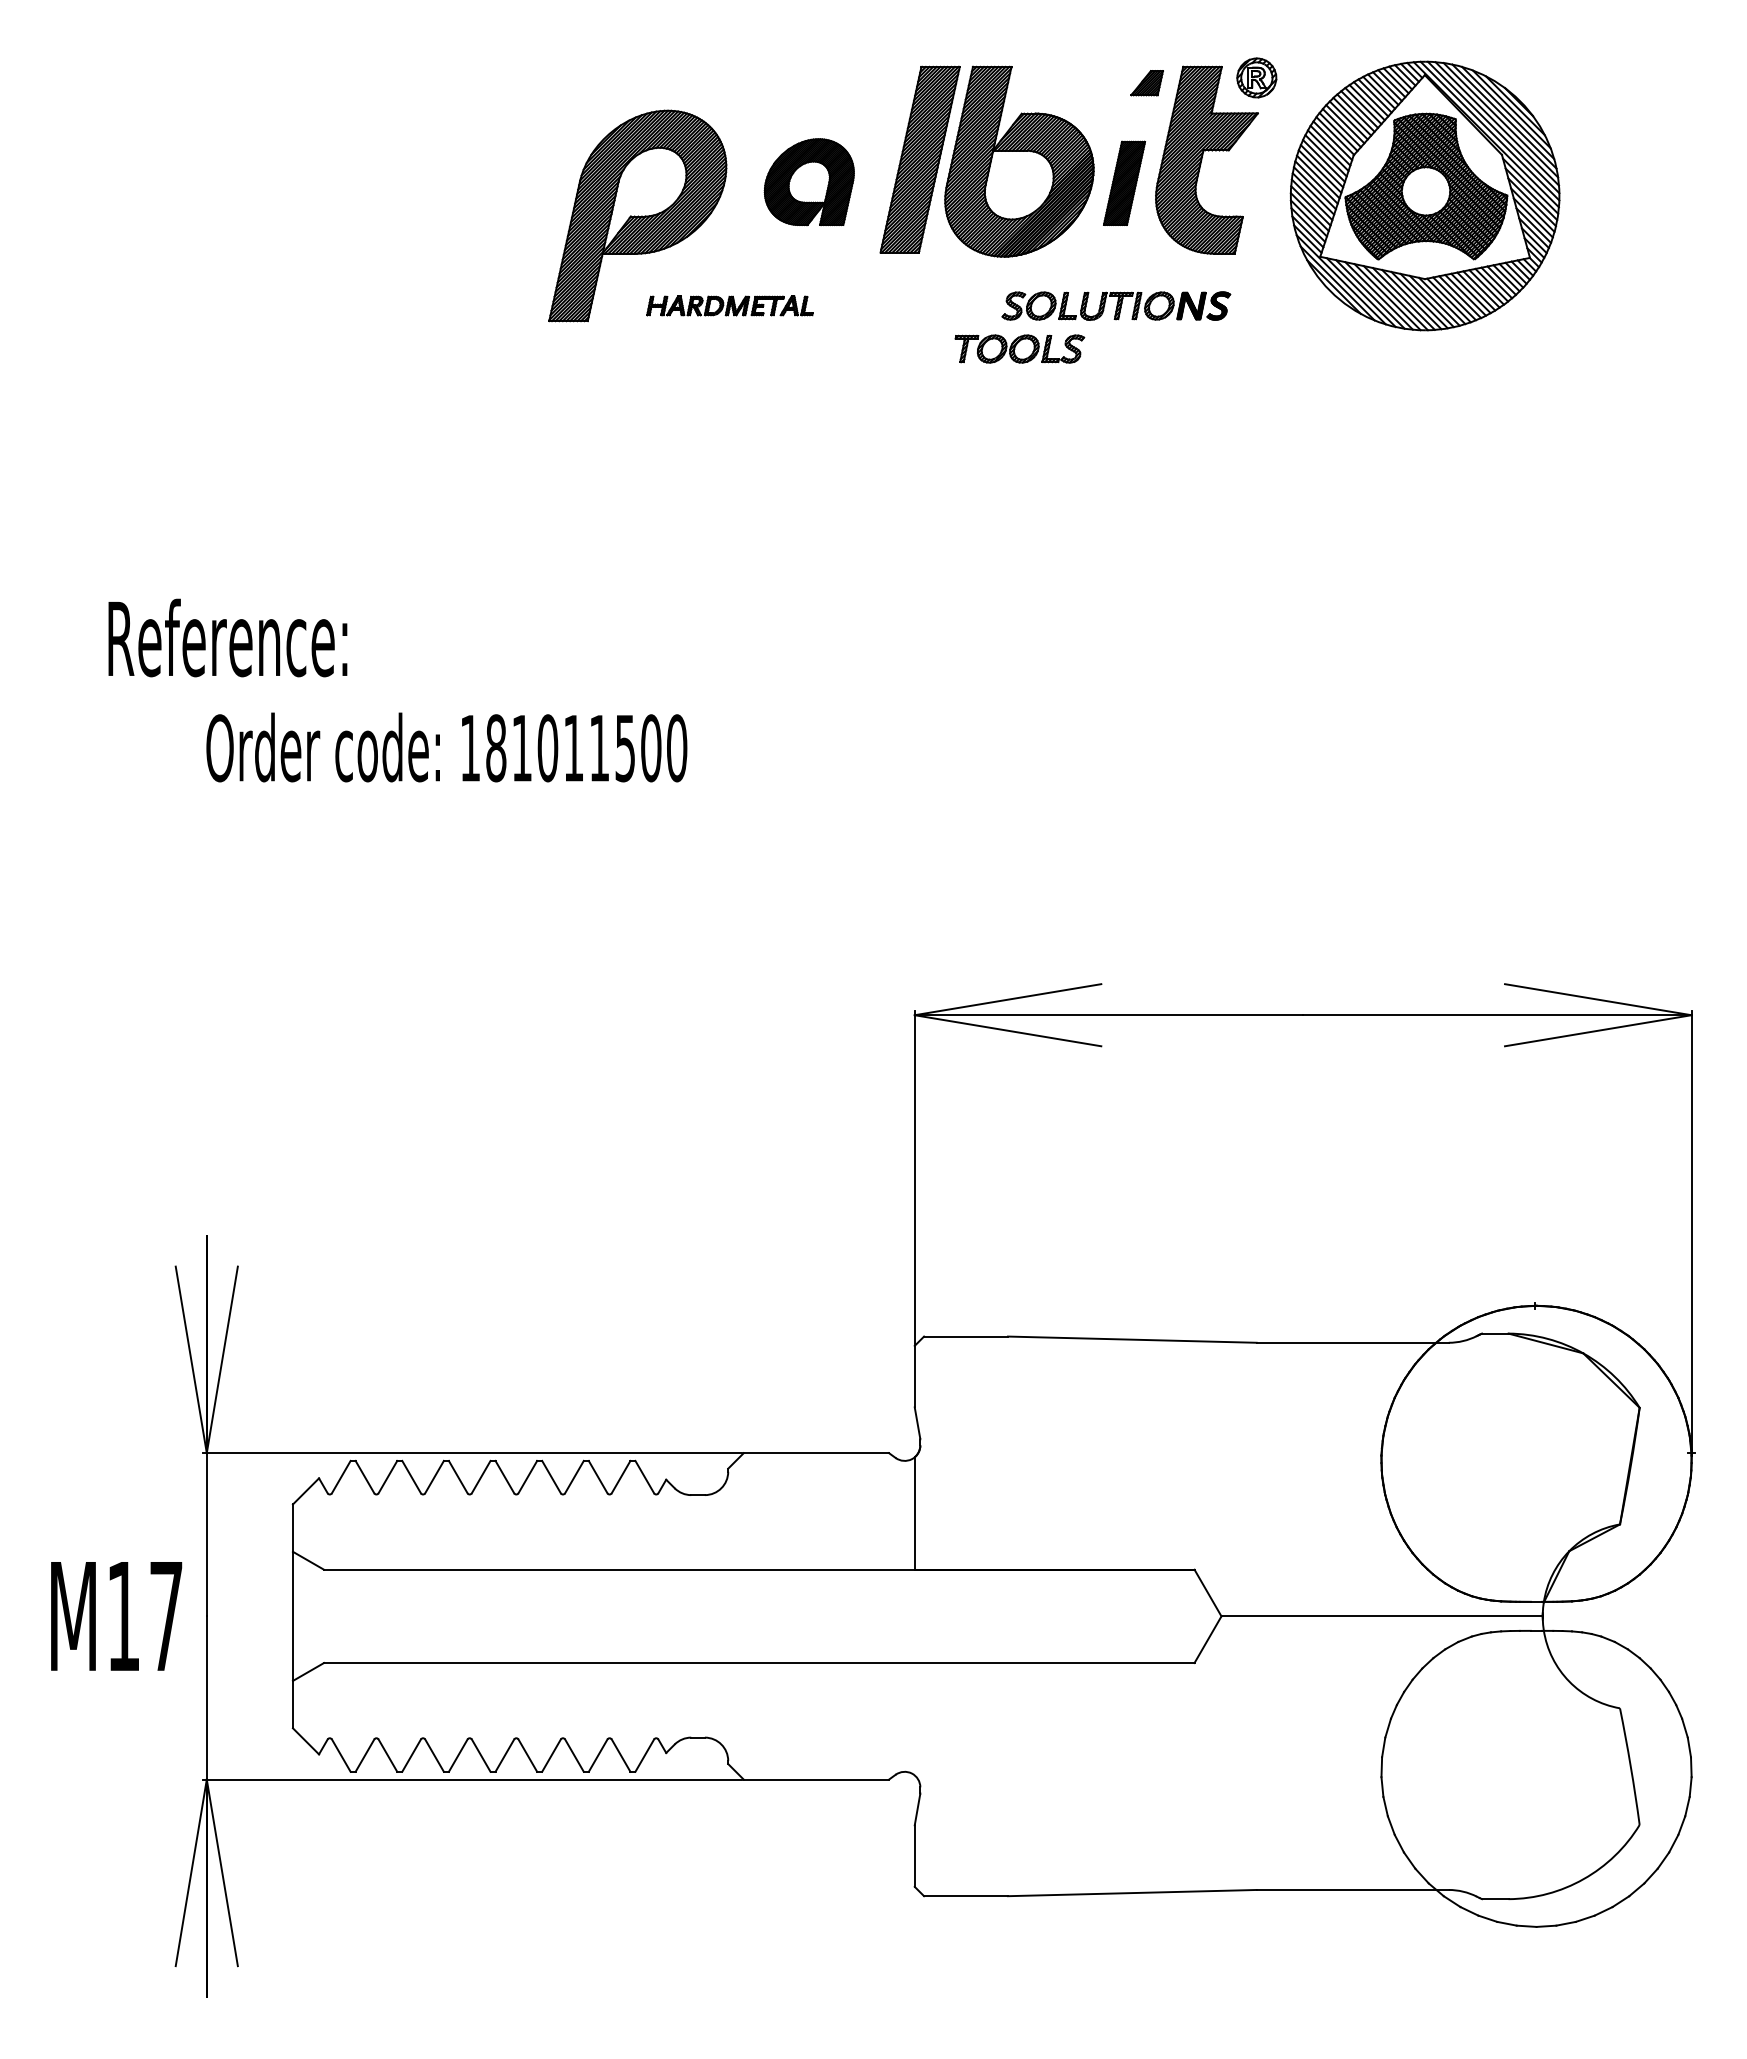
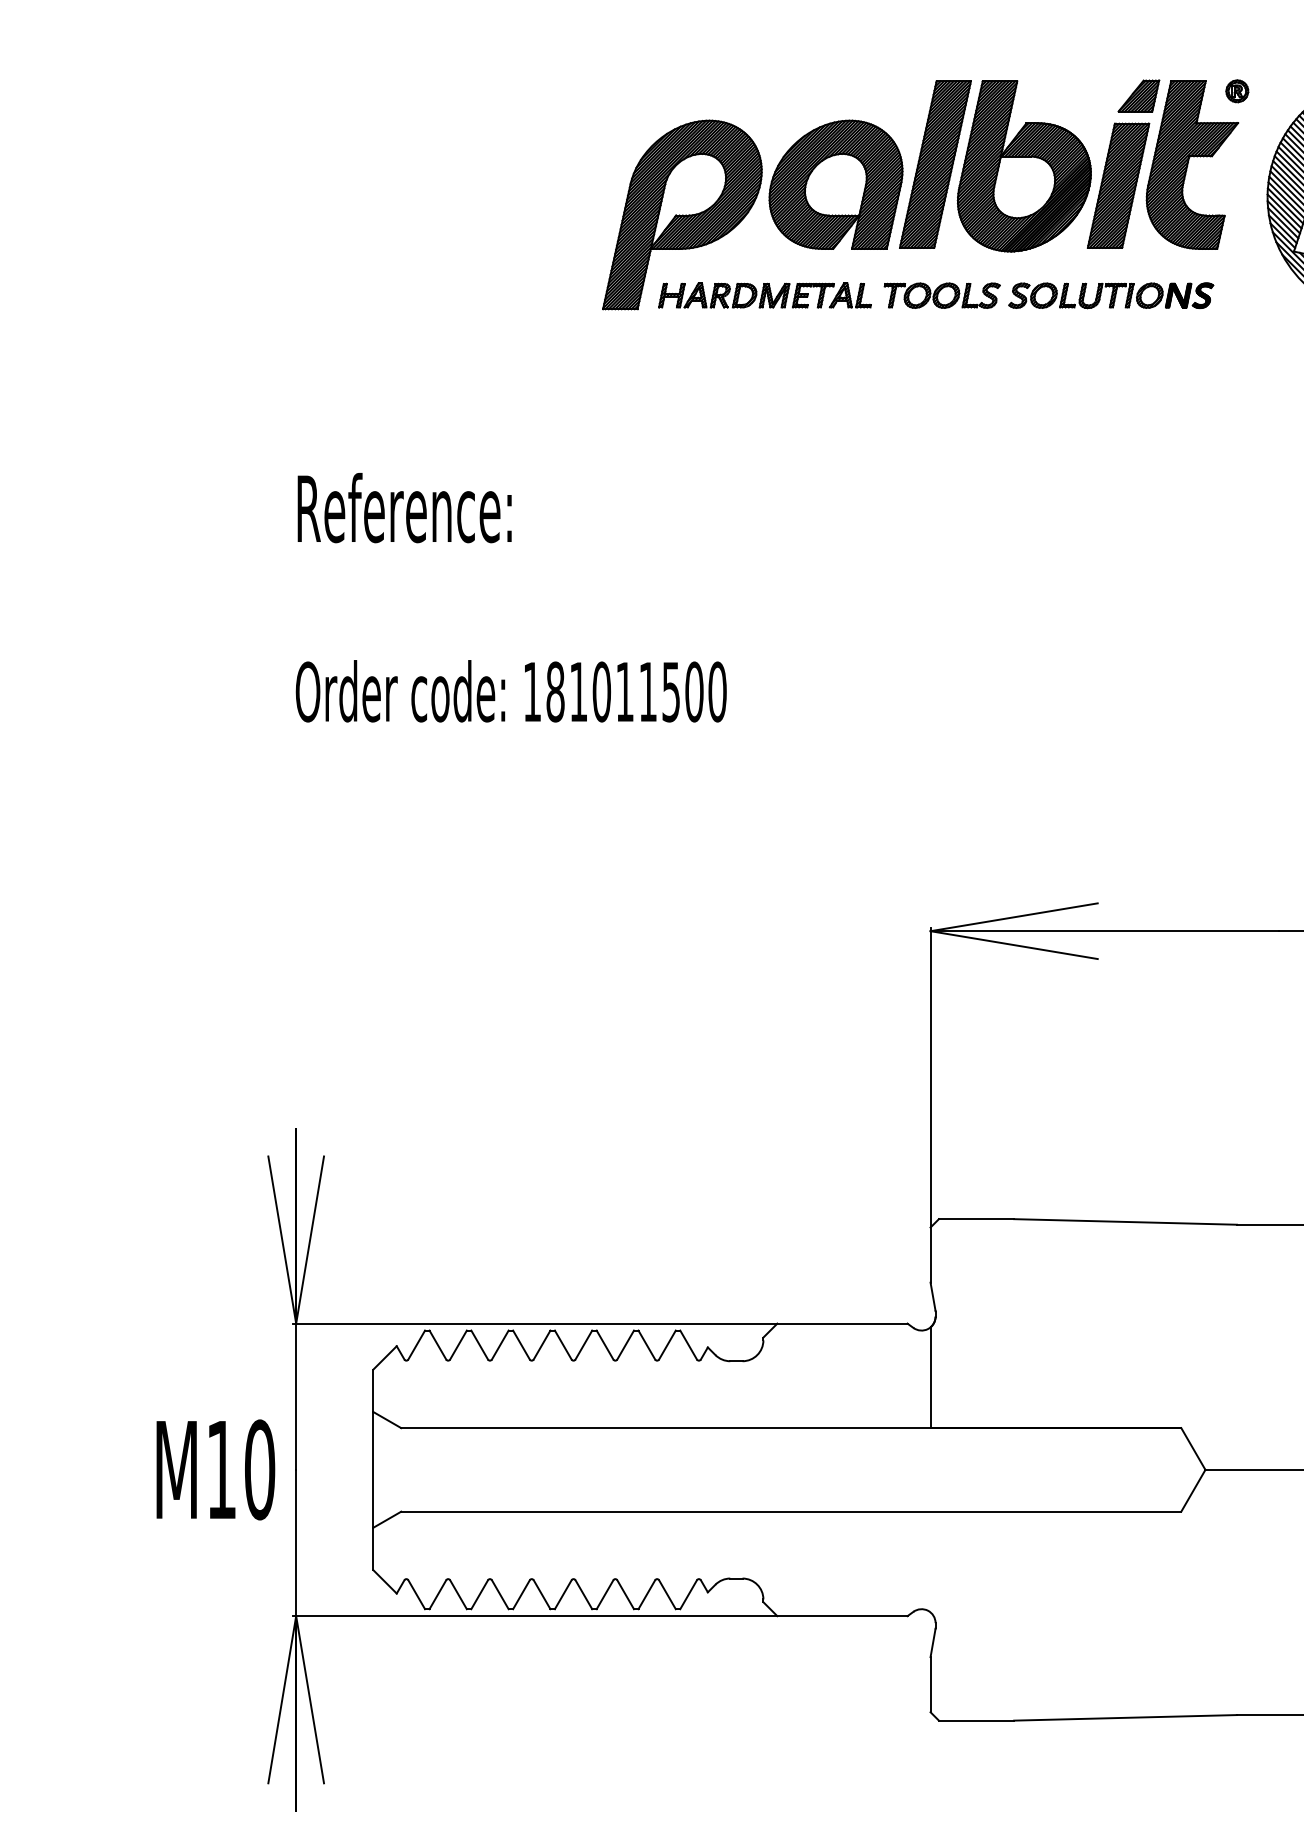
part: (1257, 77) -> (1237, 90), size x0.62
part: (1146, 82) -> (1138, 95), size x1.43
part: (809, 181) -> (836, 184), size x1.67
part: (1124, 183) -> (1118, 185), size x1.67
part: (729, 305) -> (764, 295), size x1.43
part: (1019, 348) -> (941, 295), moved
text: (227, 637) -> (404, 507), moved
text: (166, 1616) -> (260, 1470), M17 -> M10

